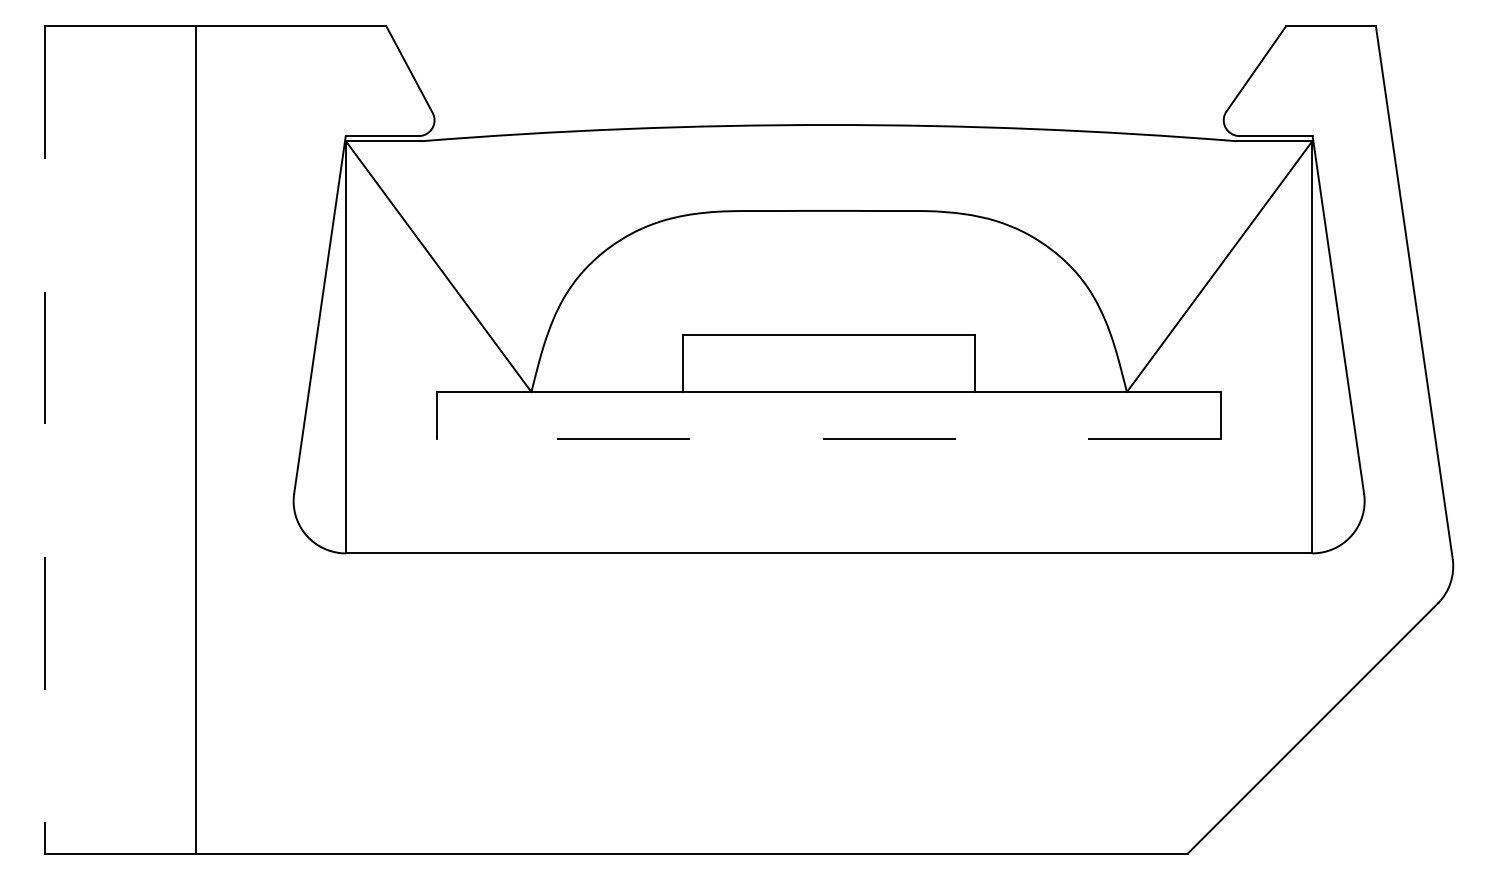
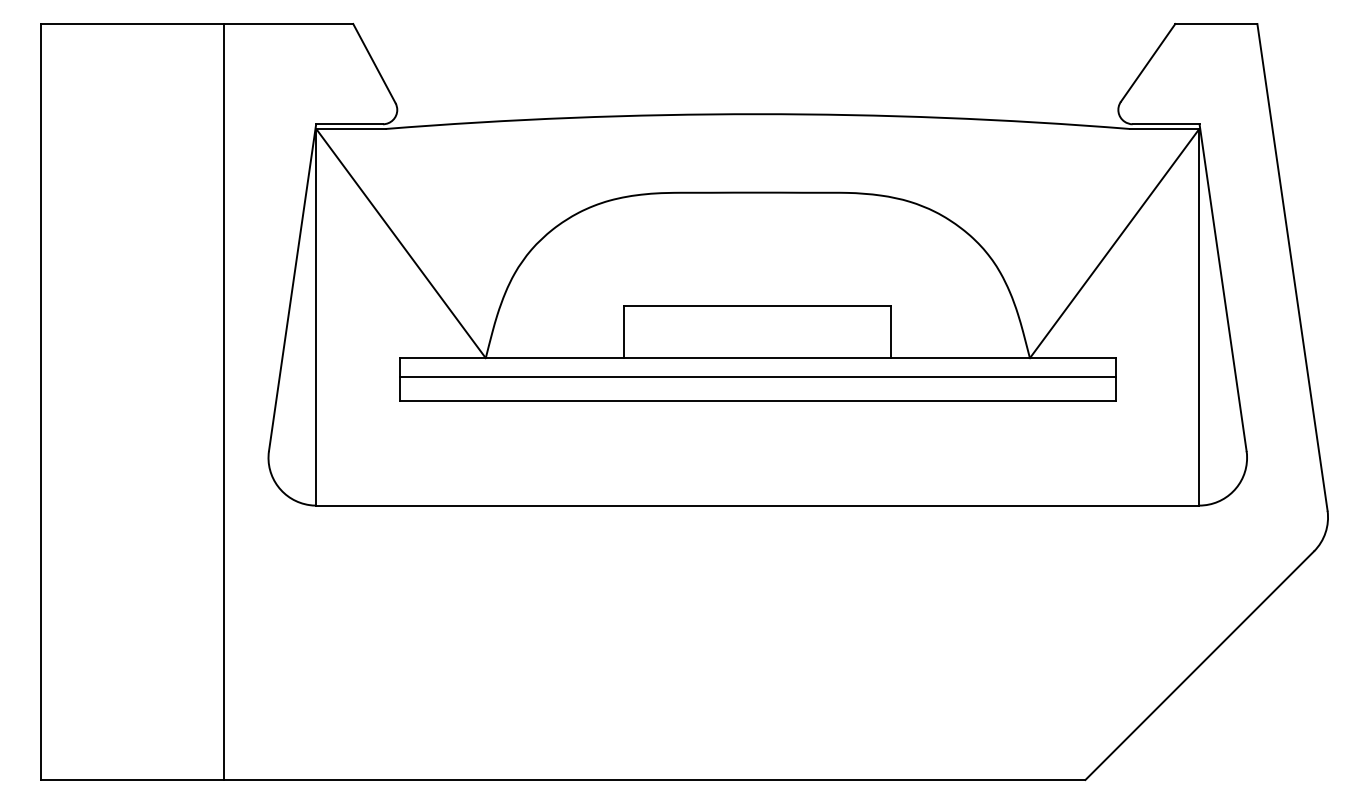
line: (828, 412) -> (757, 376), added
line: (44, 439) -> (40, 401), dashed -> solid
line: (196, 439) -> (224, 401), moved
line: (829, 439) -> (758, 401), dashed -> solid

